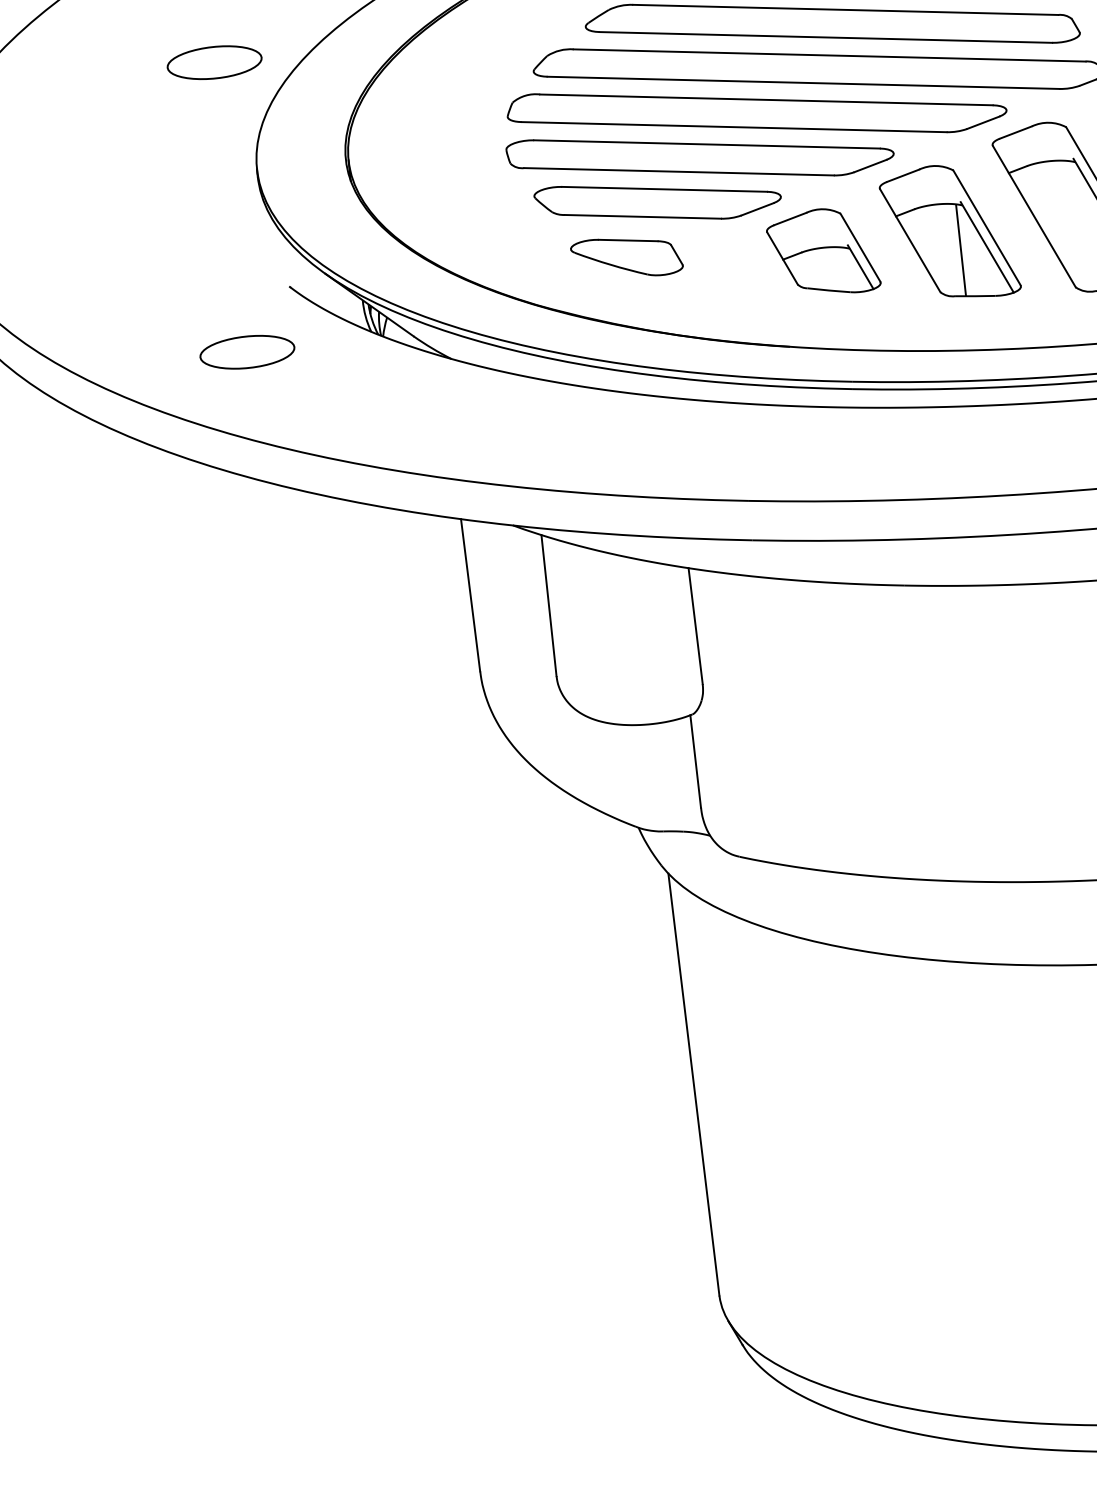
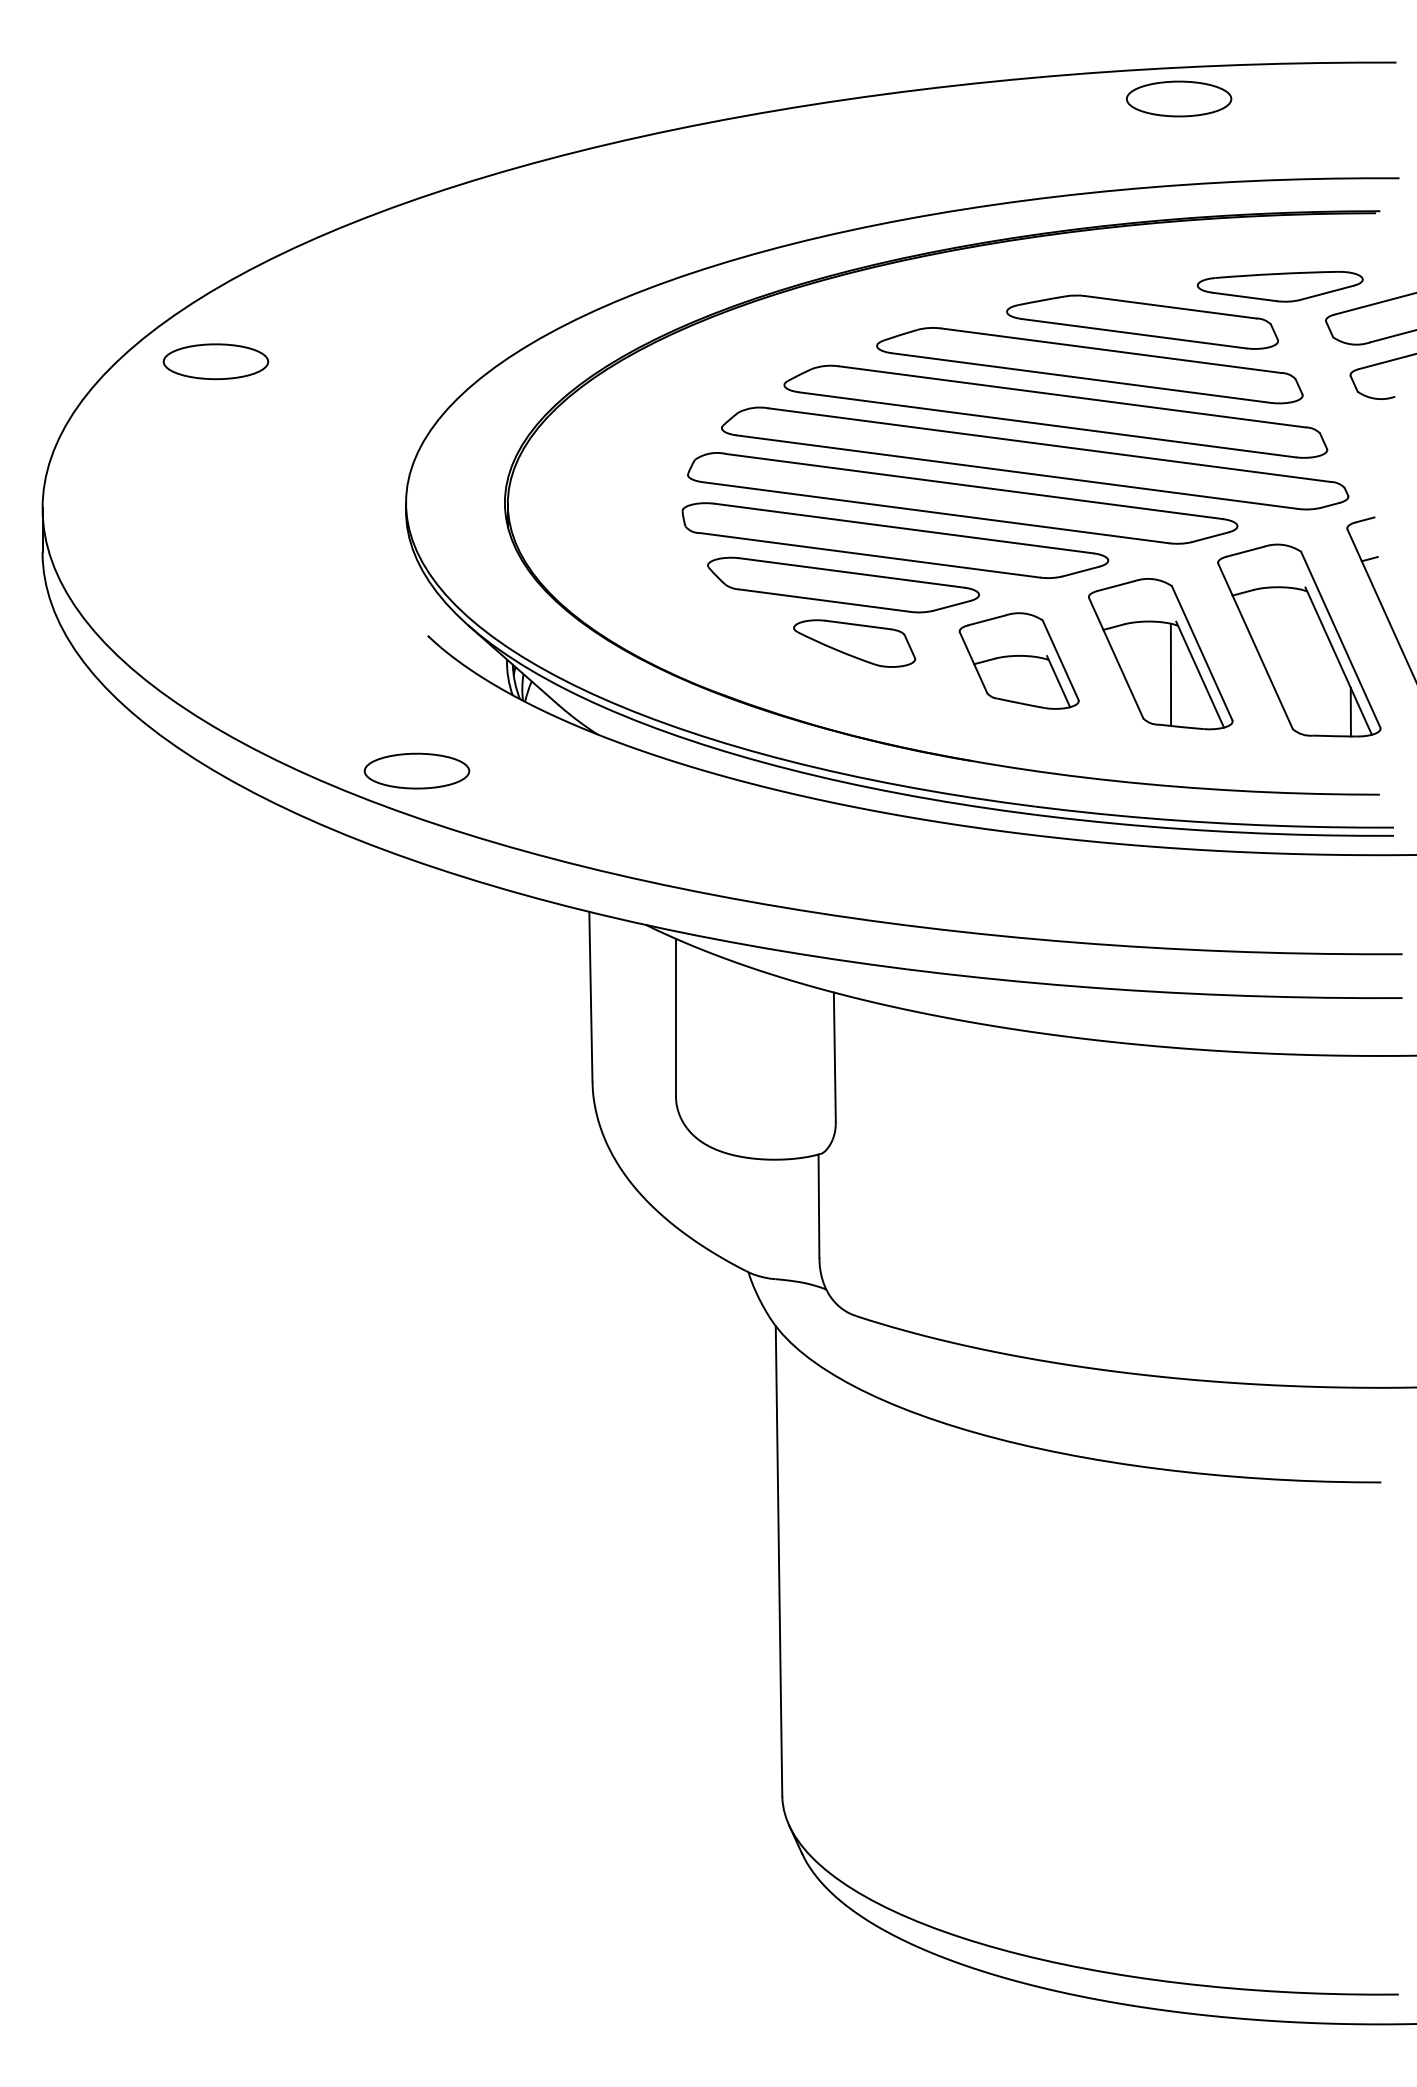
part: (214, 62) -> (215, 361), moved
part: (626, 257) -> (854, 643), moved
part: (246, 351) -> (416, 770), moved

